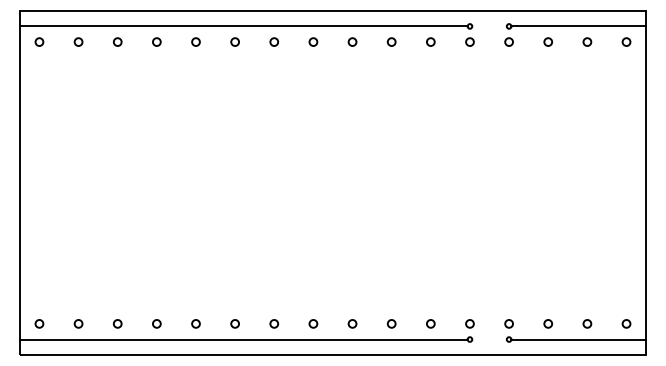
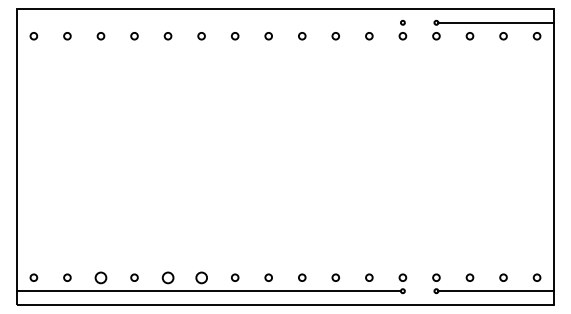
line: (243, 26) -> (208, 22), removed
circle: (117, 323) -> (100, 277), size x1.6
circle: (195, 323) -> (167, 277), size x1.6
circle: (234, 323) -> (201, 277), size x1.6

